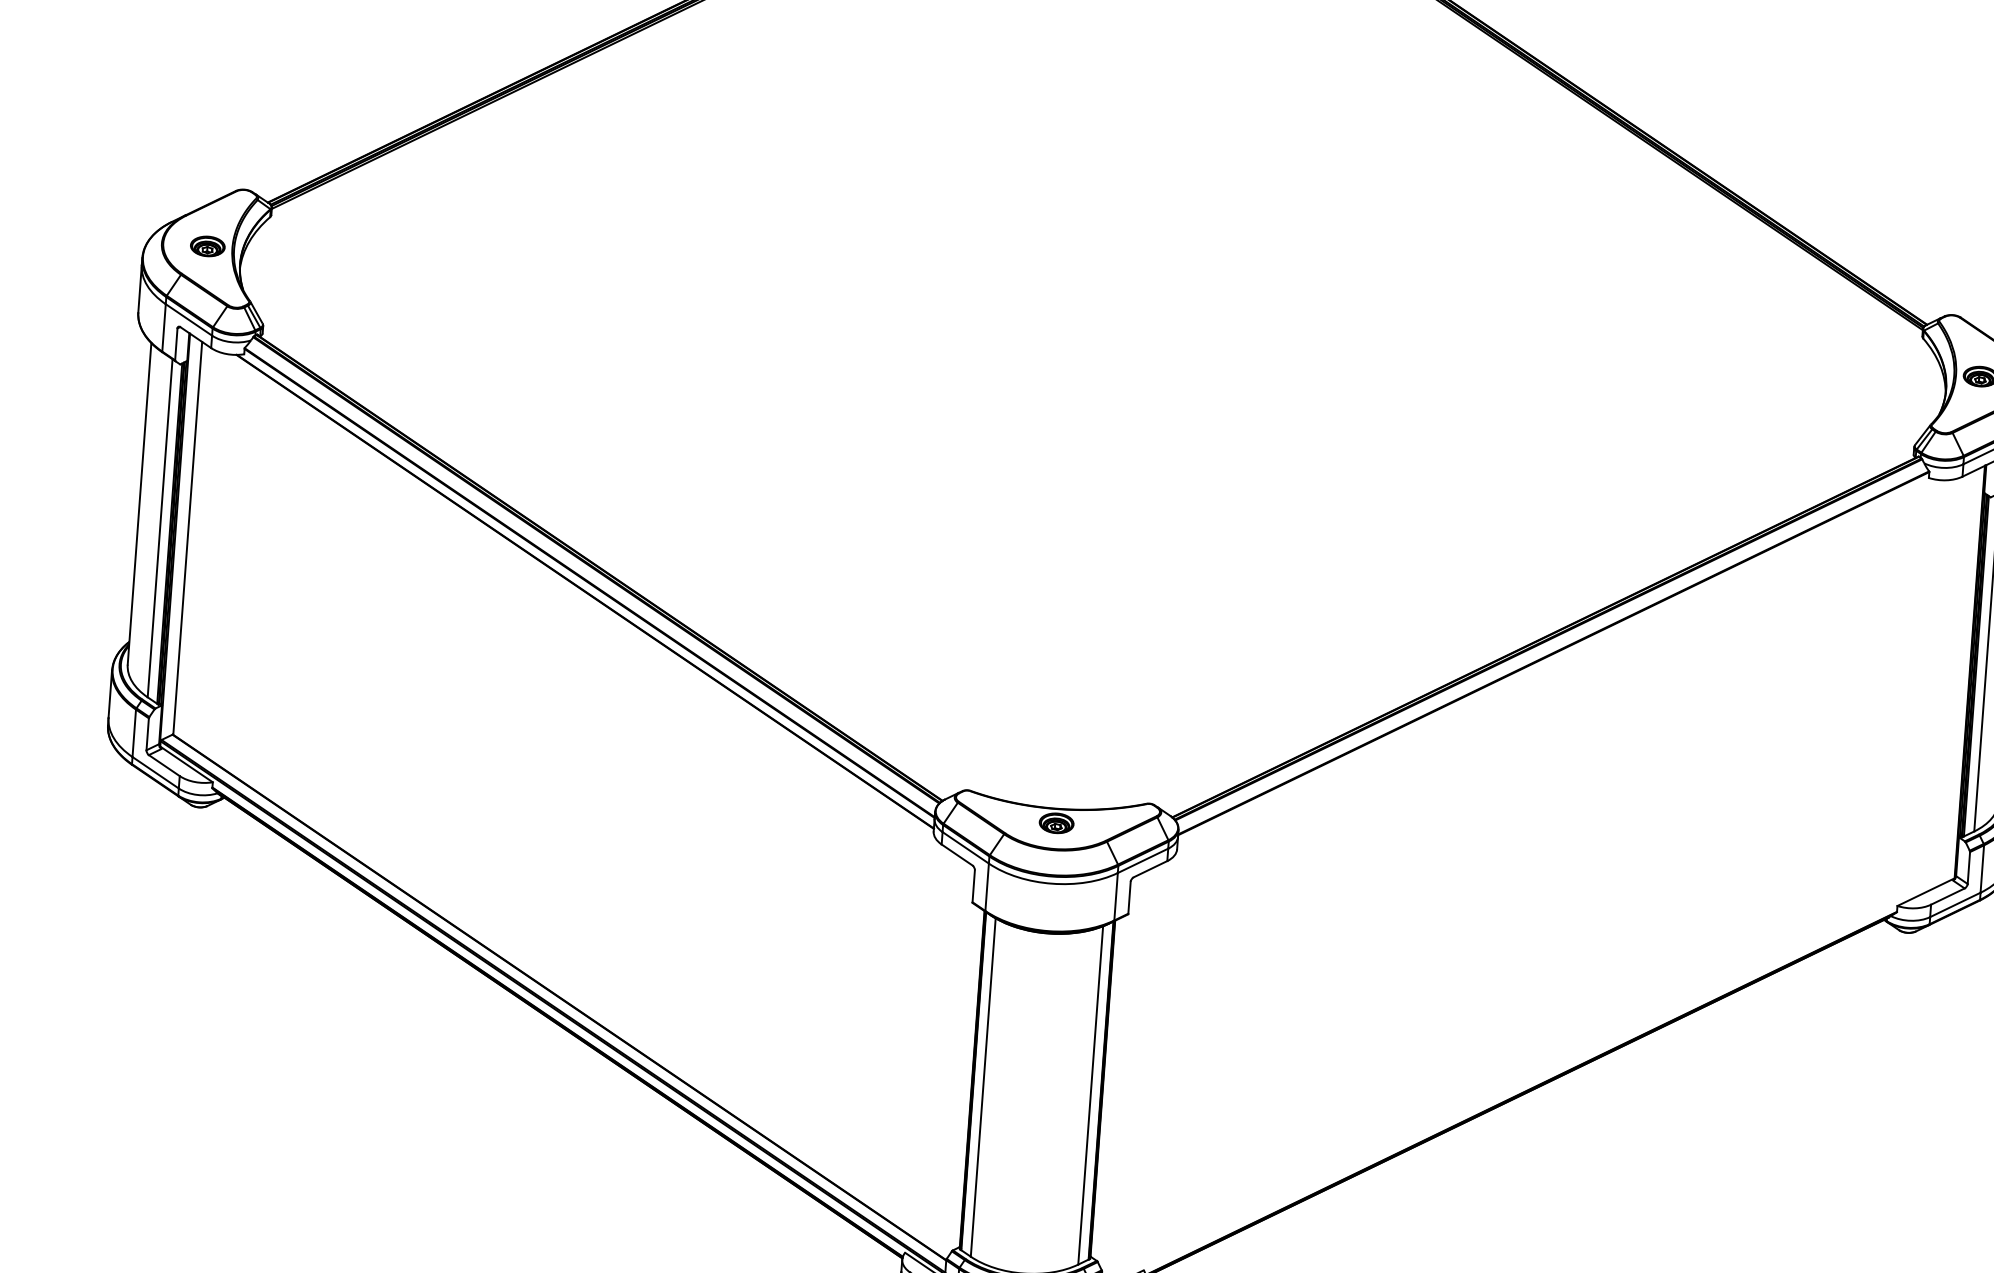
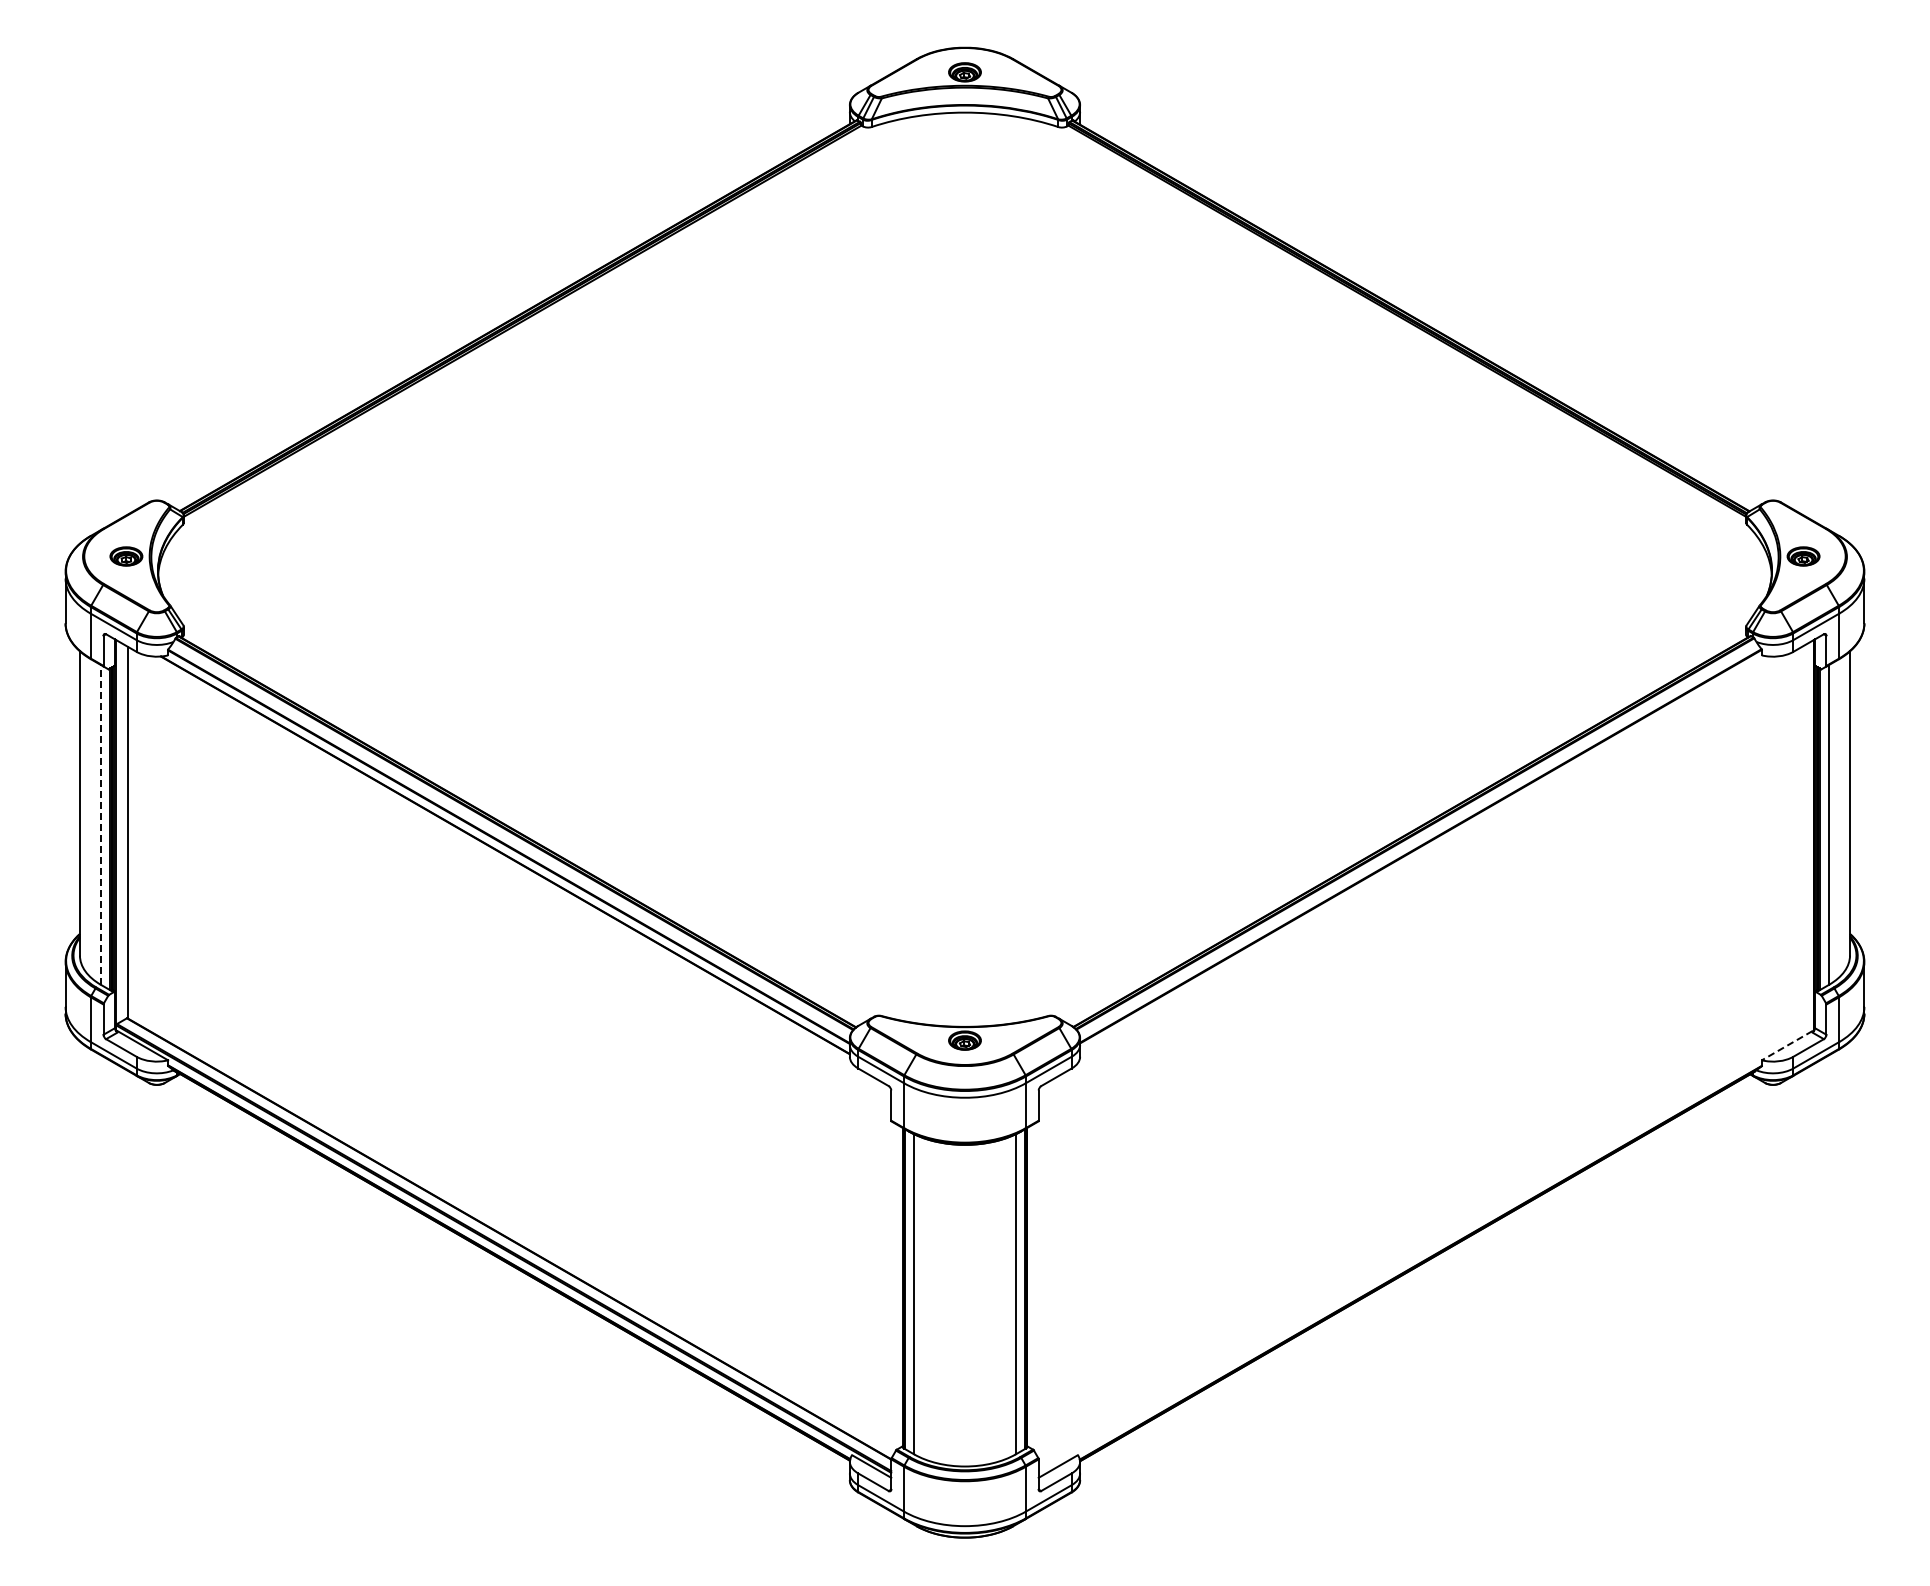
line: (160, 527) -> (101, 824), solid -> dashed
line: (1924, 892) -> (1786, 1045), solid -> dashed

